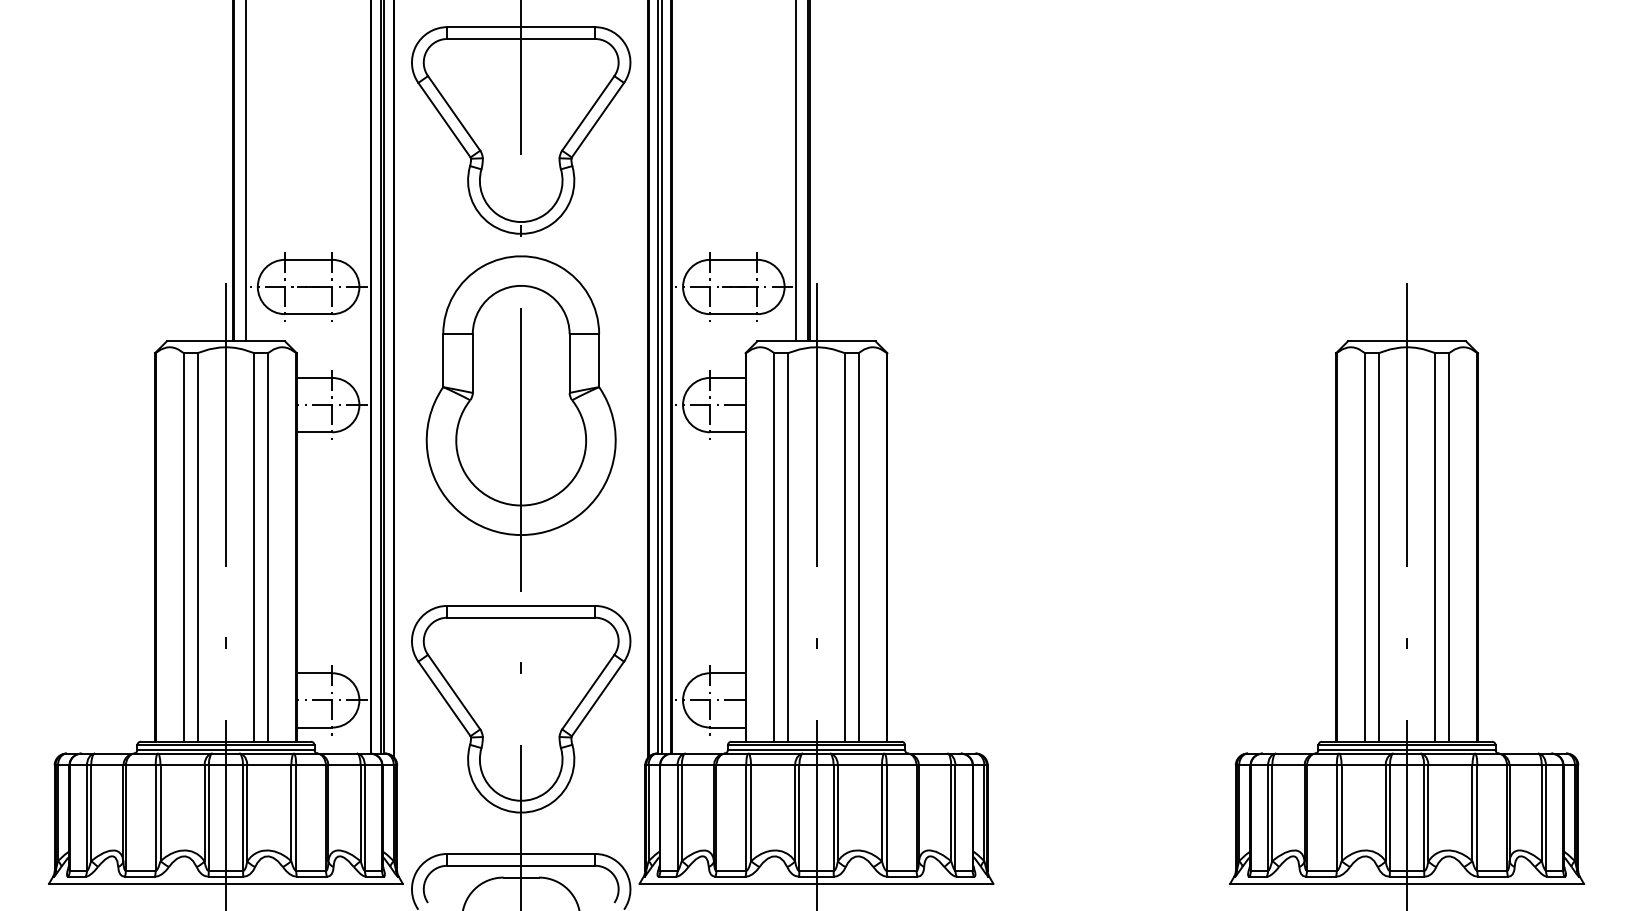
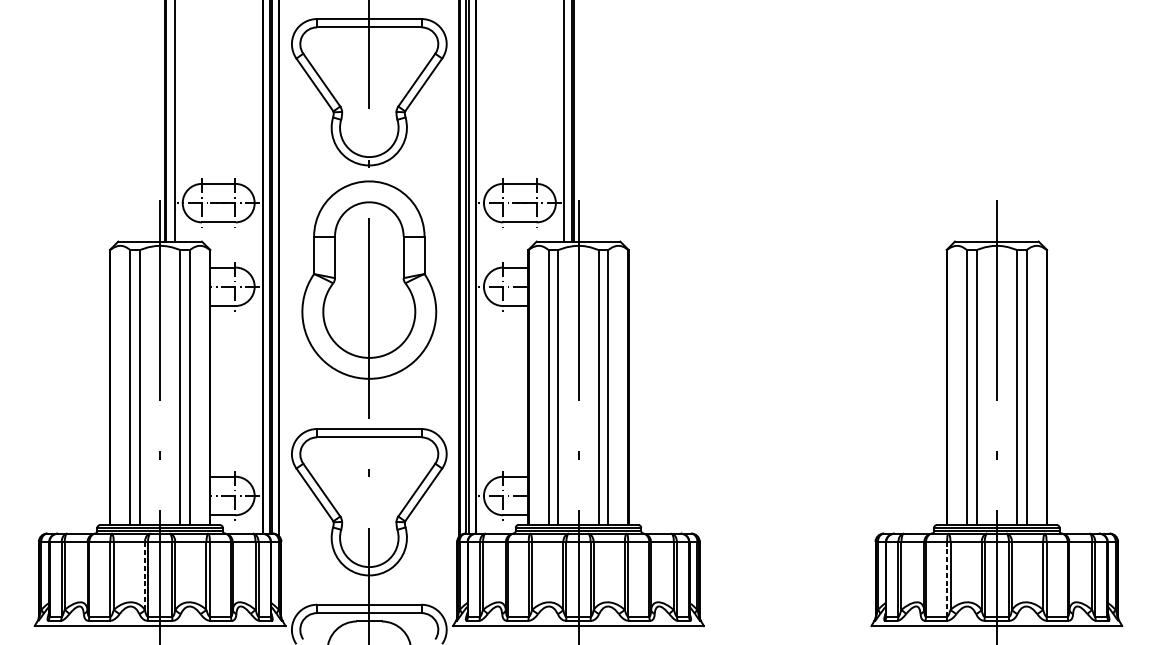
line: (204, 813) -> (144, 576), solid -> dashed
line: (1336, 818) -> (946, 579), solid -> dashed

